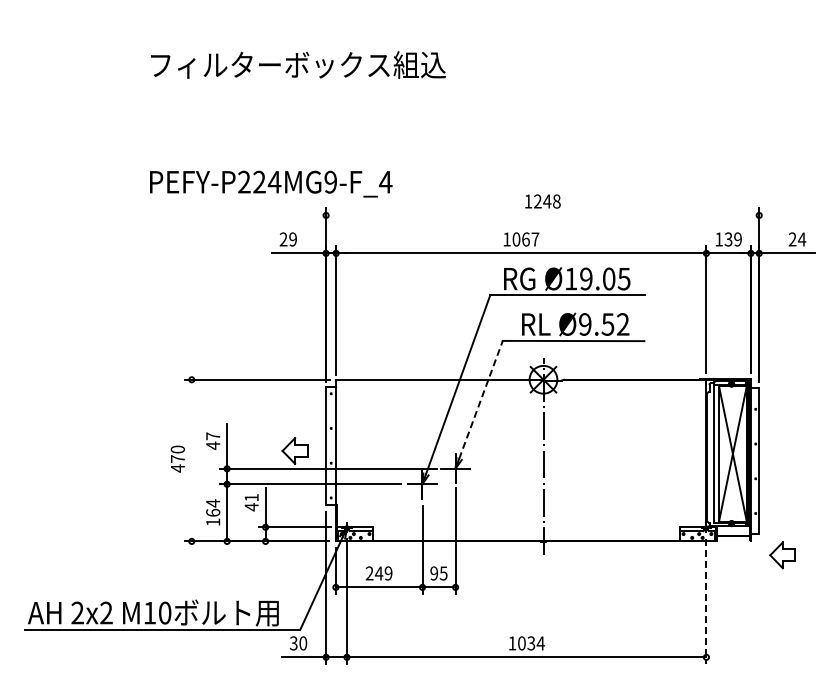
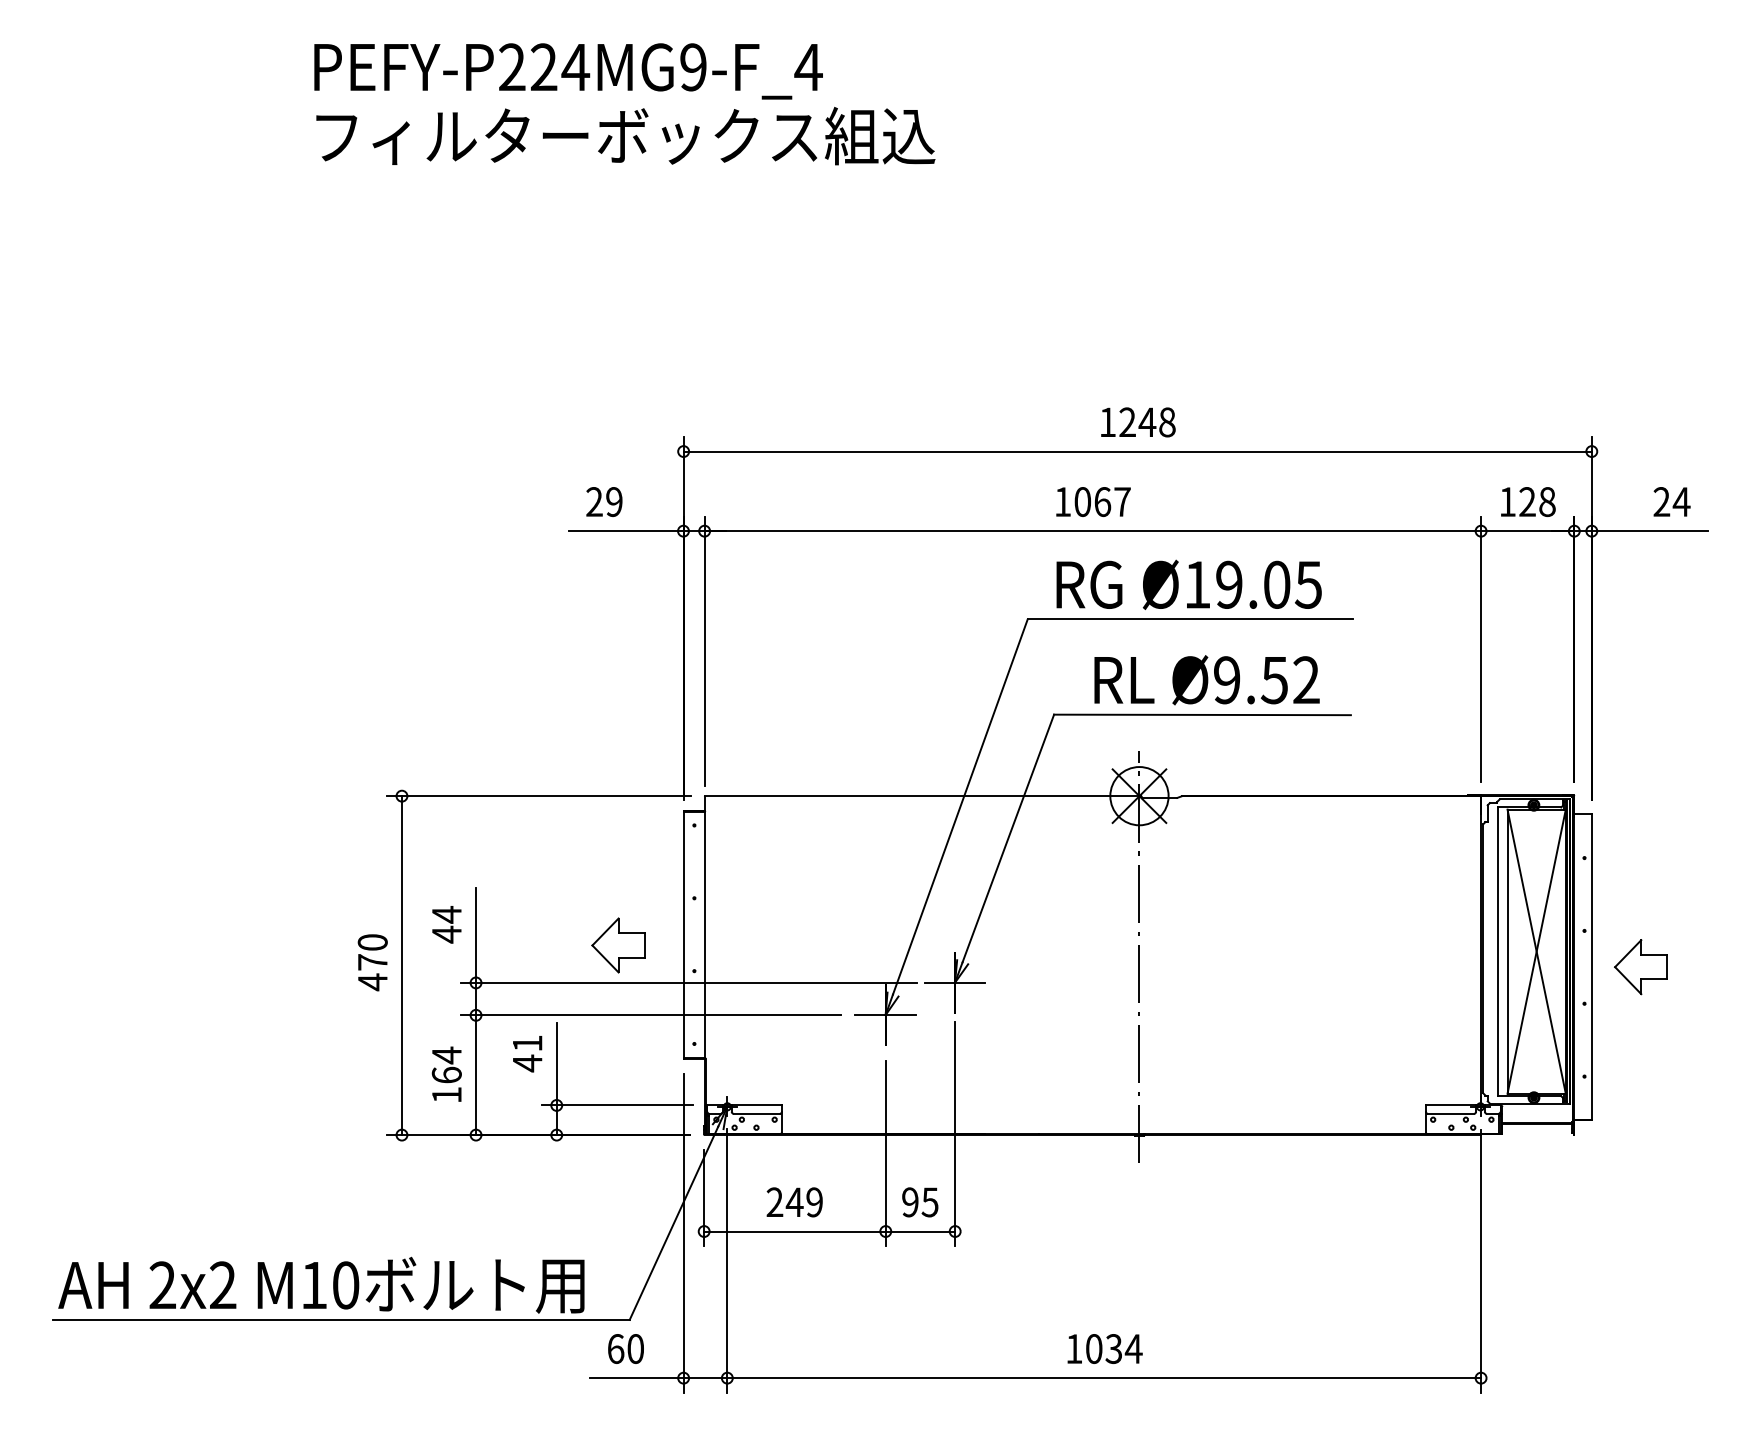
text: (271, 183) -> (569, 70), moved
line: (542, 215) -> (1137, 451), added
text: (732, 239) -> (1535, 502), 139 -> 128
line: (480, 399) -> (1007, 837), dashed -> solid
text: (213, 436) -> (447, 915), 47 -> 44
line: (191, 460) -> (401, 965), added
part: (782, 555) -> (1640, 967), moved
line: (706, 601) -> (1481, 1261), dashed -> solid
text: (293, 643) -> (615, 1349), 30 -> 60

